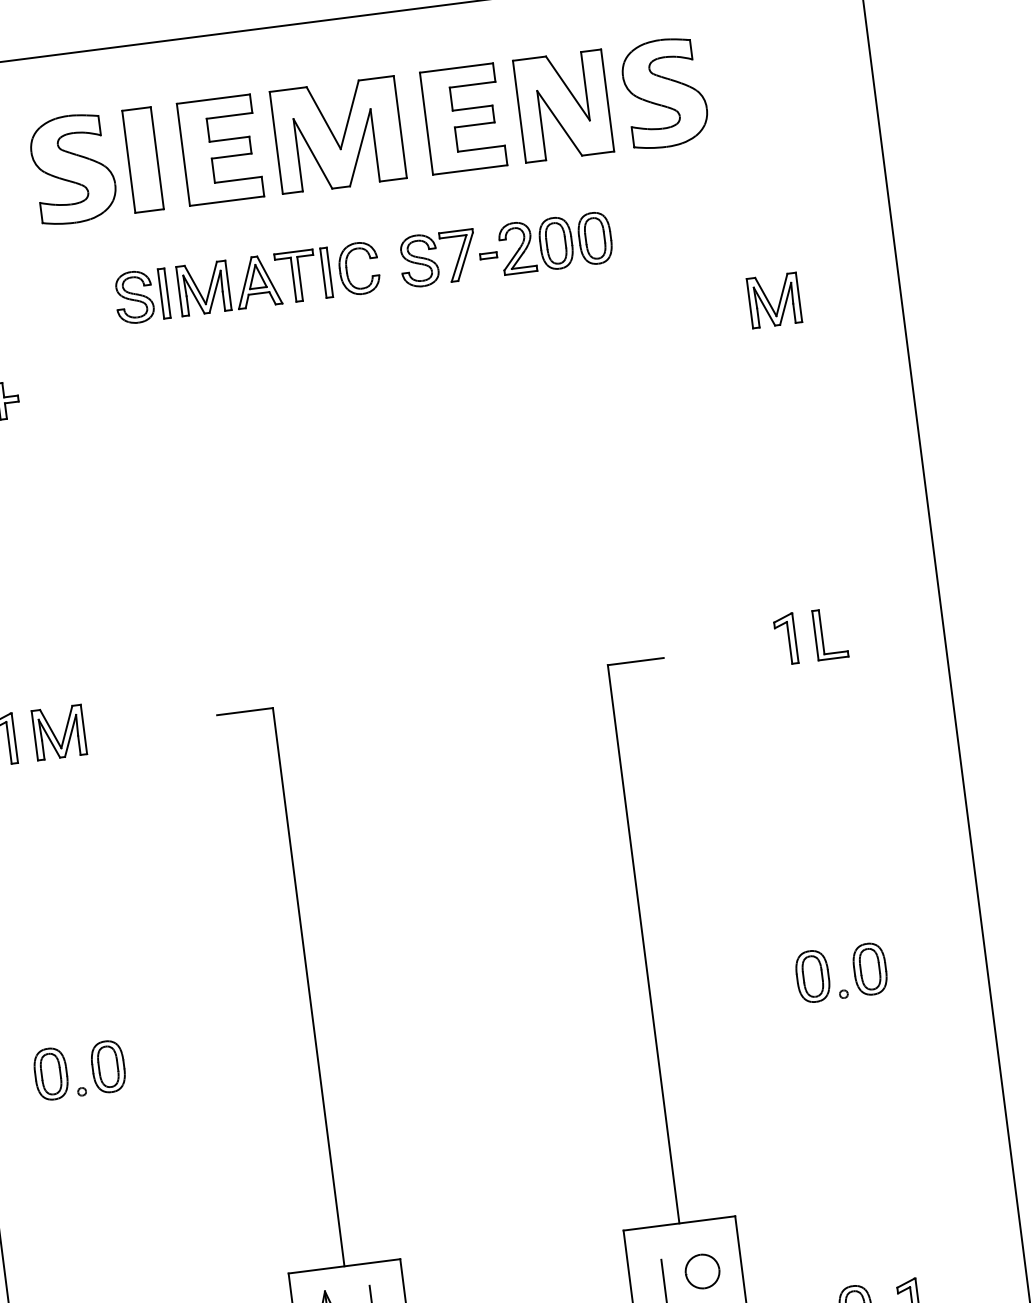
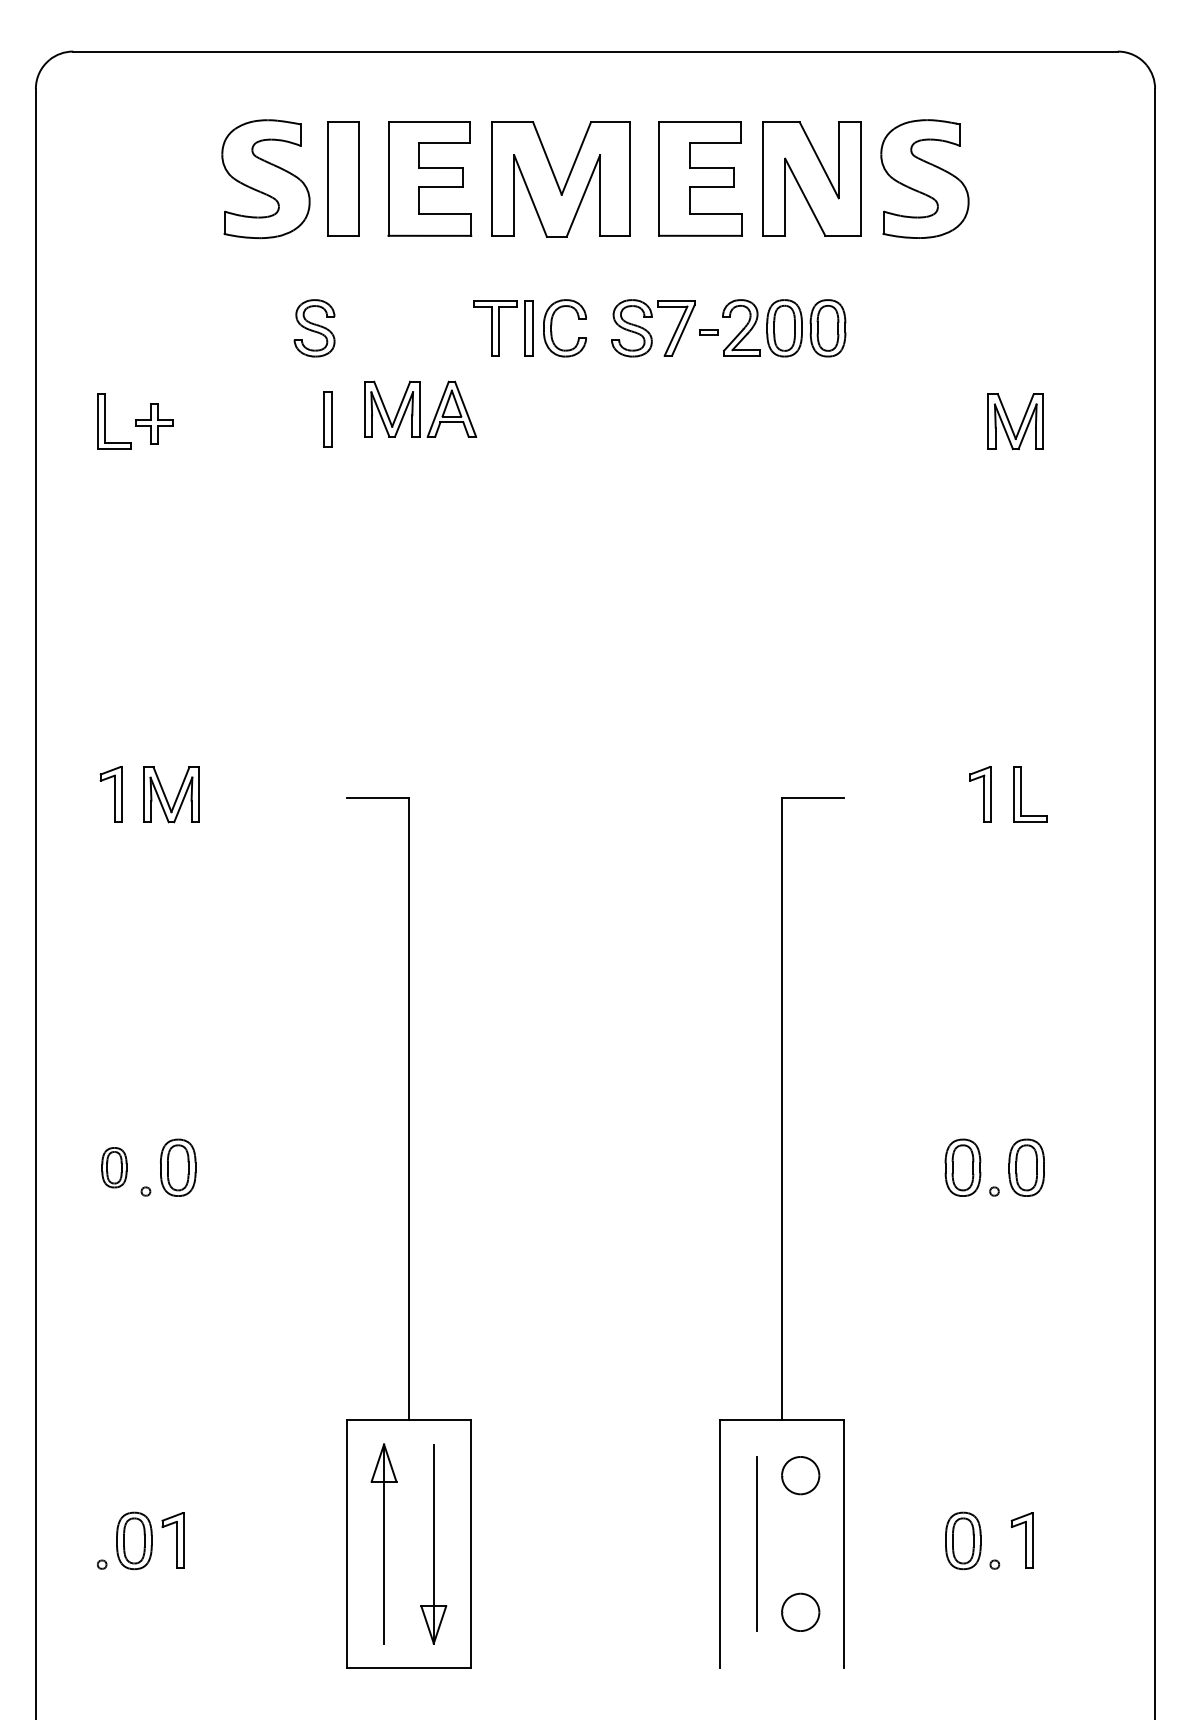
part: (229, 284) -> (420, 408), moved
part: (163, 293) -> (327, 419), moved
part: (51, 1073) -> (114, 1167), size x0.7

